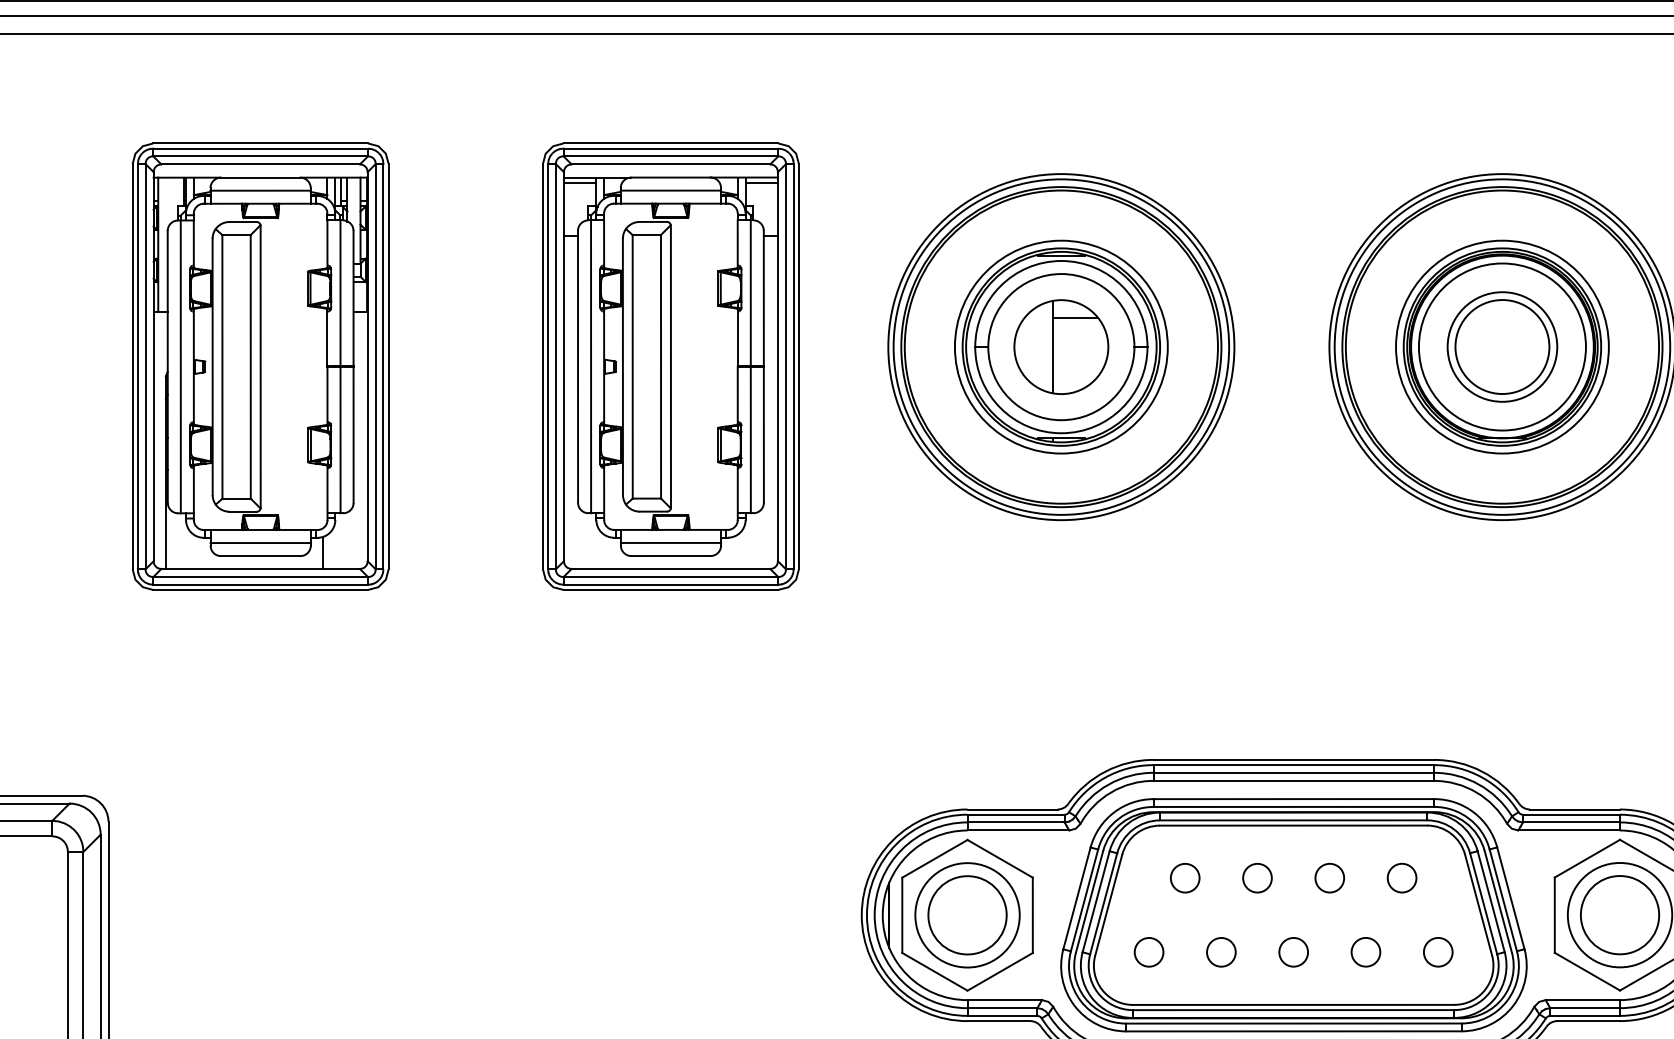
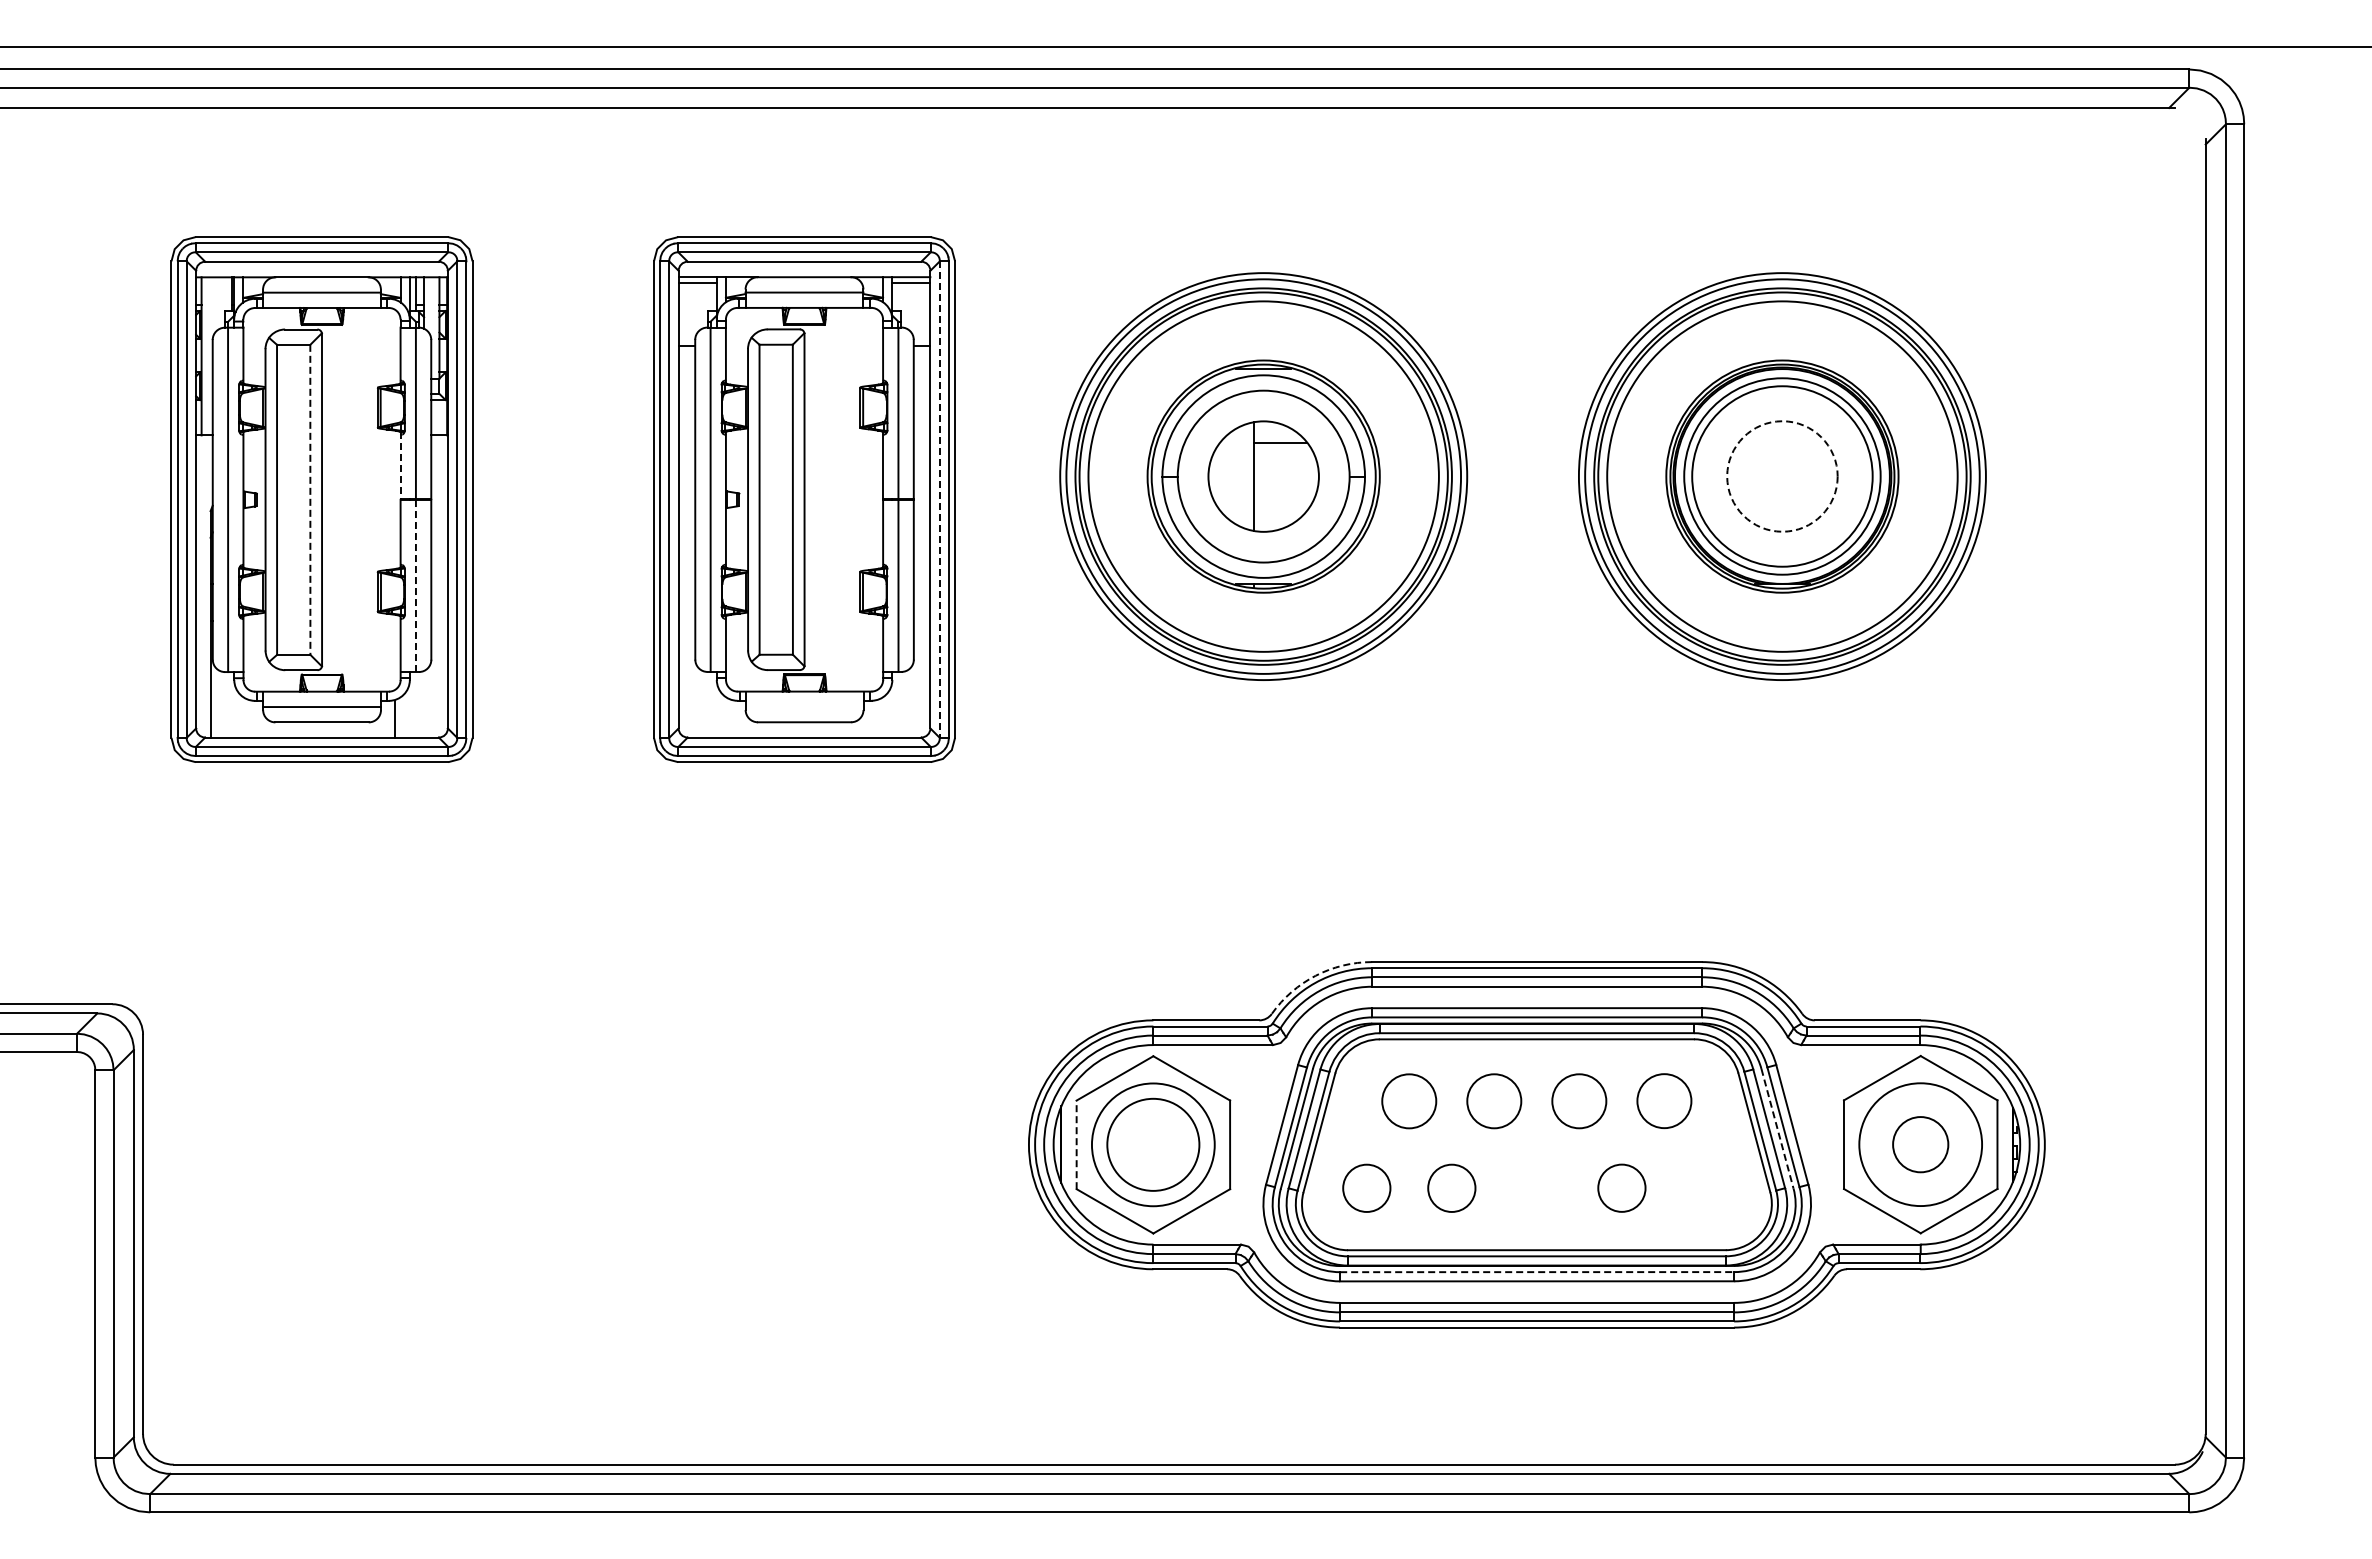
line: (327, 338) -> (400, 466), solid -> dashed
circle: (1061, 347) -> (1263, 476), size x1.4
circle: (1501, 347) -> (1781, 476), size x1.4
circle: (1502, 347) -> (1782, 476), size x1.4
circle: (1502, 347) -> (1782, 476), solid -> dashed
line: (250, 367) -> (310, 500), solid -> dashed
line: (785, 367) -> (939, 500), solid -> dashed
line: (340, 439) -> (415, 585), solid -> dashed
line: (670, 542) -> (804, 706), removed
arc: (1105, 771) -> (1315, 975), solid -> dashed
circle: (1185, 877) -> (1409, 1100), size x1.6
circle: (1257, 877) -> (1494, 1100), size x1.6
circle: (1329, 877) -> (1579, 1100), size x1.6
circle: (1402, 878) -> (1664, 1101), size x1.6
line: (1498, 901) -> (1777, 1128), solid -> dashed
line: (902, 915) -> (1076, 1144), solid -> dashed
circle: (1619, 915) -> (1920, 1144), size x0.6
circle: (1148, 952) -> (1366, 1188), size x1.4
circle: (1221, 952) -> (1451, 1188), size x1.4
circle: (1293, 952) -> (1536, 1188), removed
circle: (1365, 952) -> (1621, 1188), size x1.4
circle: (1437, 952) -> (1706, 1188), removed
line: (1294, 1023) -> (1537, 1272), solid -> dashed

